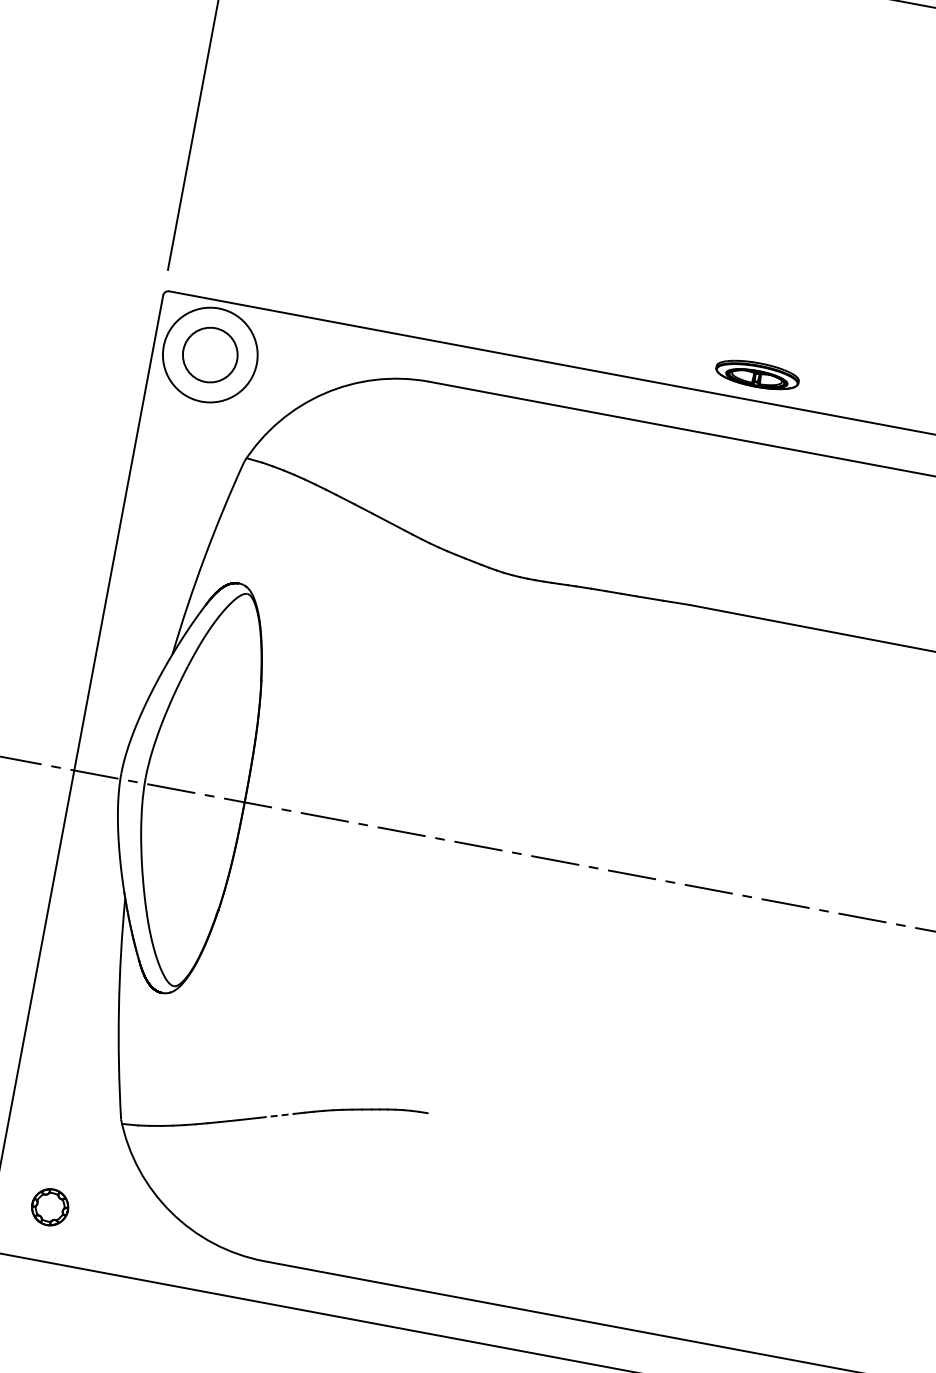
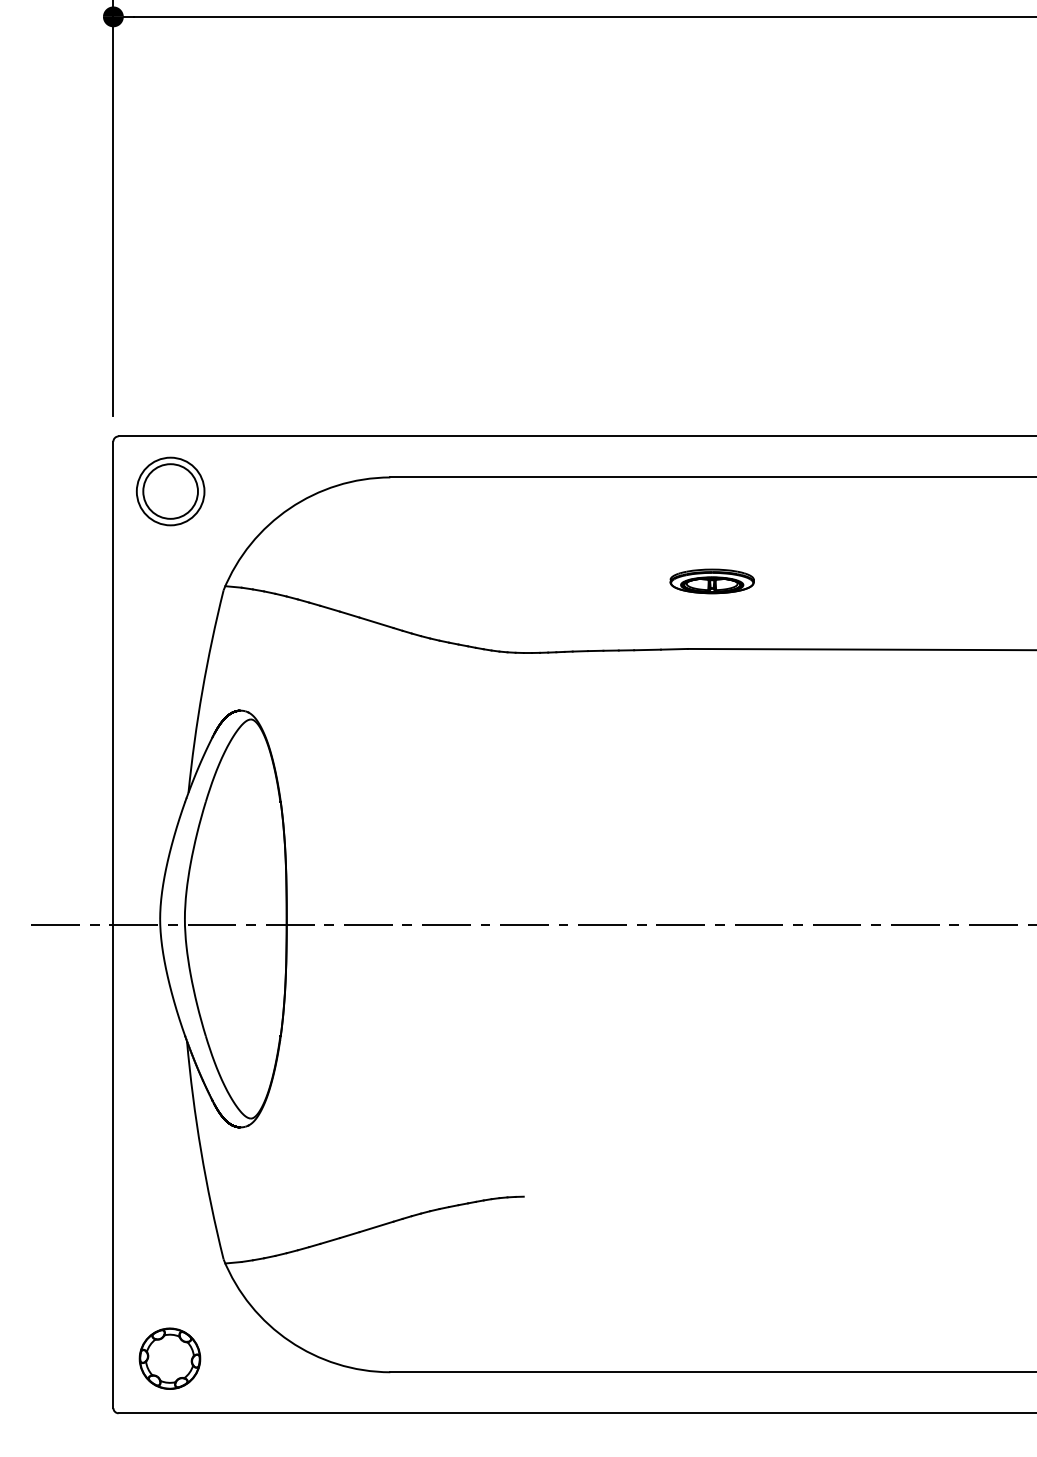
circle: (210, 355) -> (170, 491), size x0.71
part: (756, 374) -> (711, 581), moved
line: (277, 1115) -> (376, 1226), dashed -> solid
part: (49, 1207) -> (169, 1358), size x1.67

